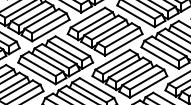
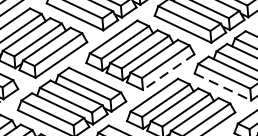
line: (123, 44) -> (168, 71), solid -> dashed
line: (160, 58) -> (223, 87), solid -> dashed

